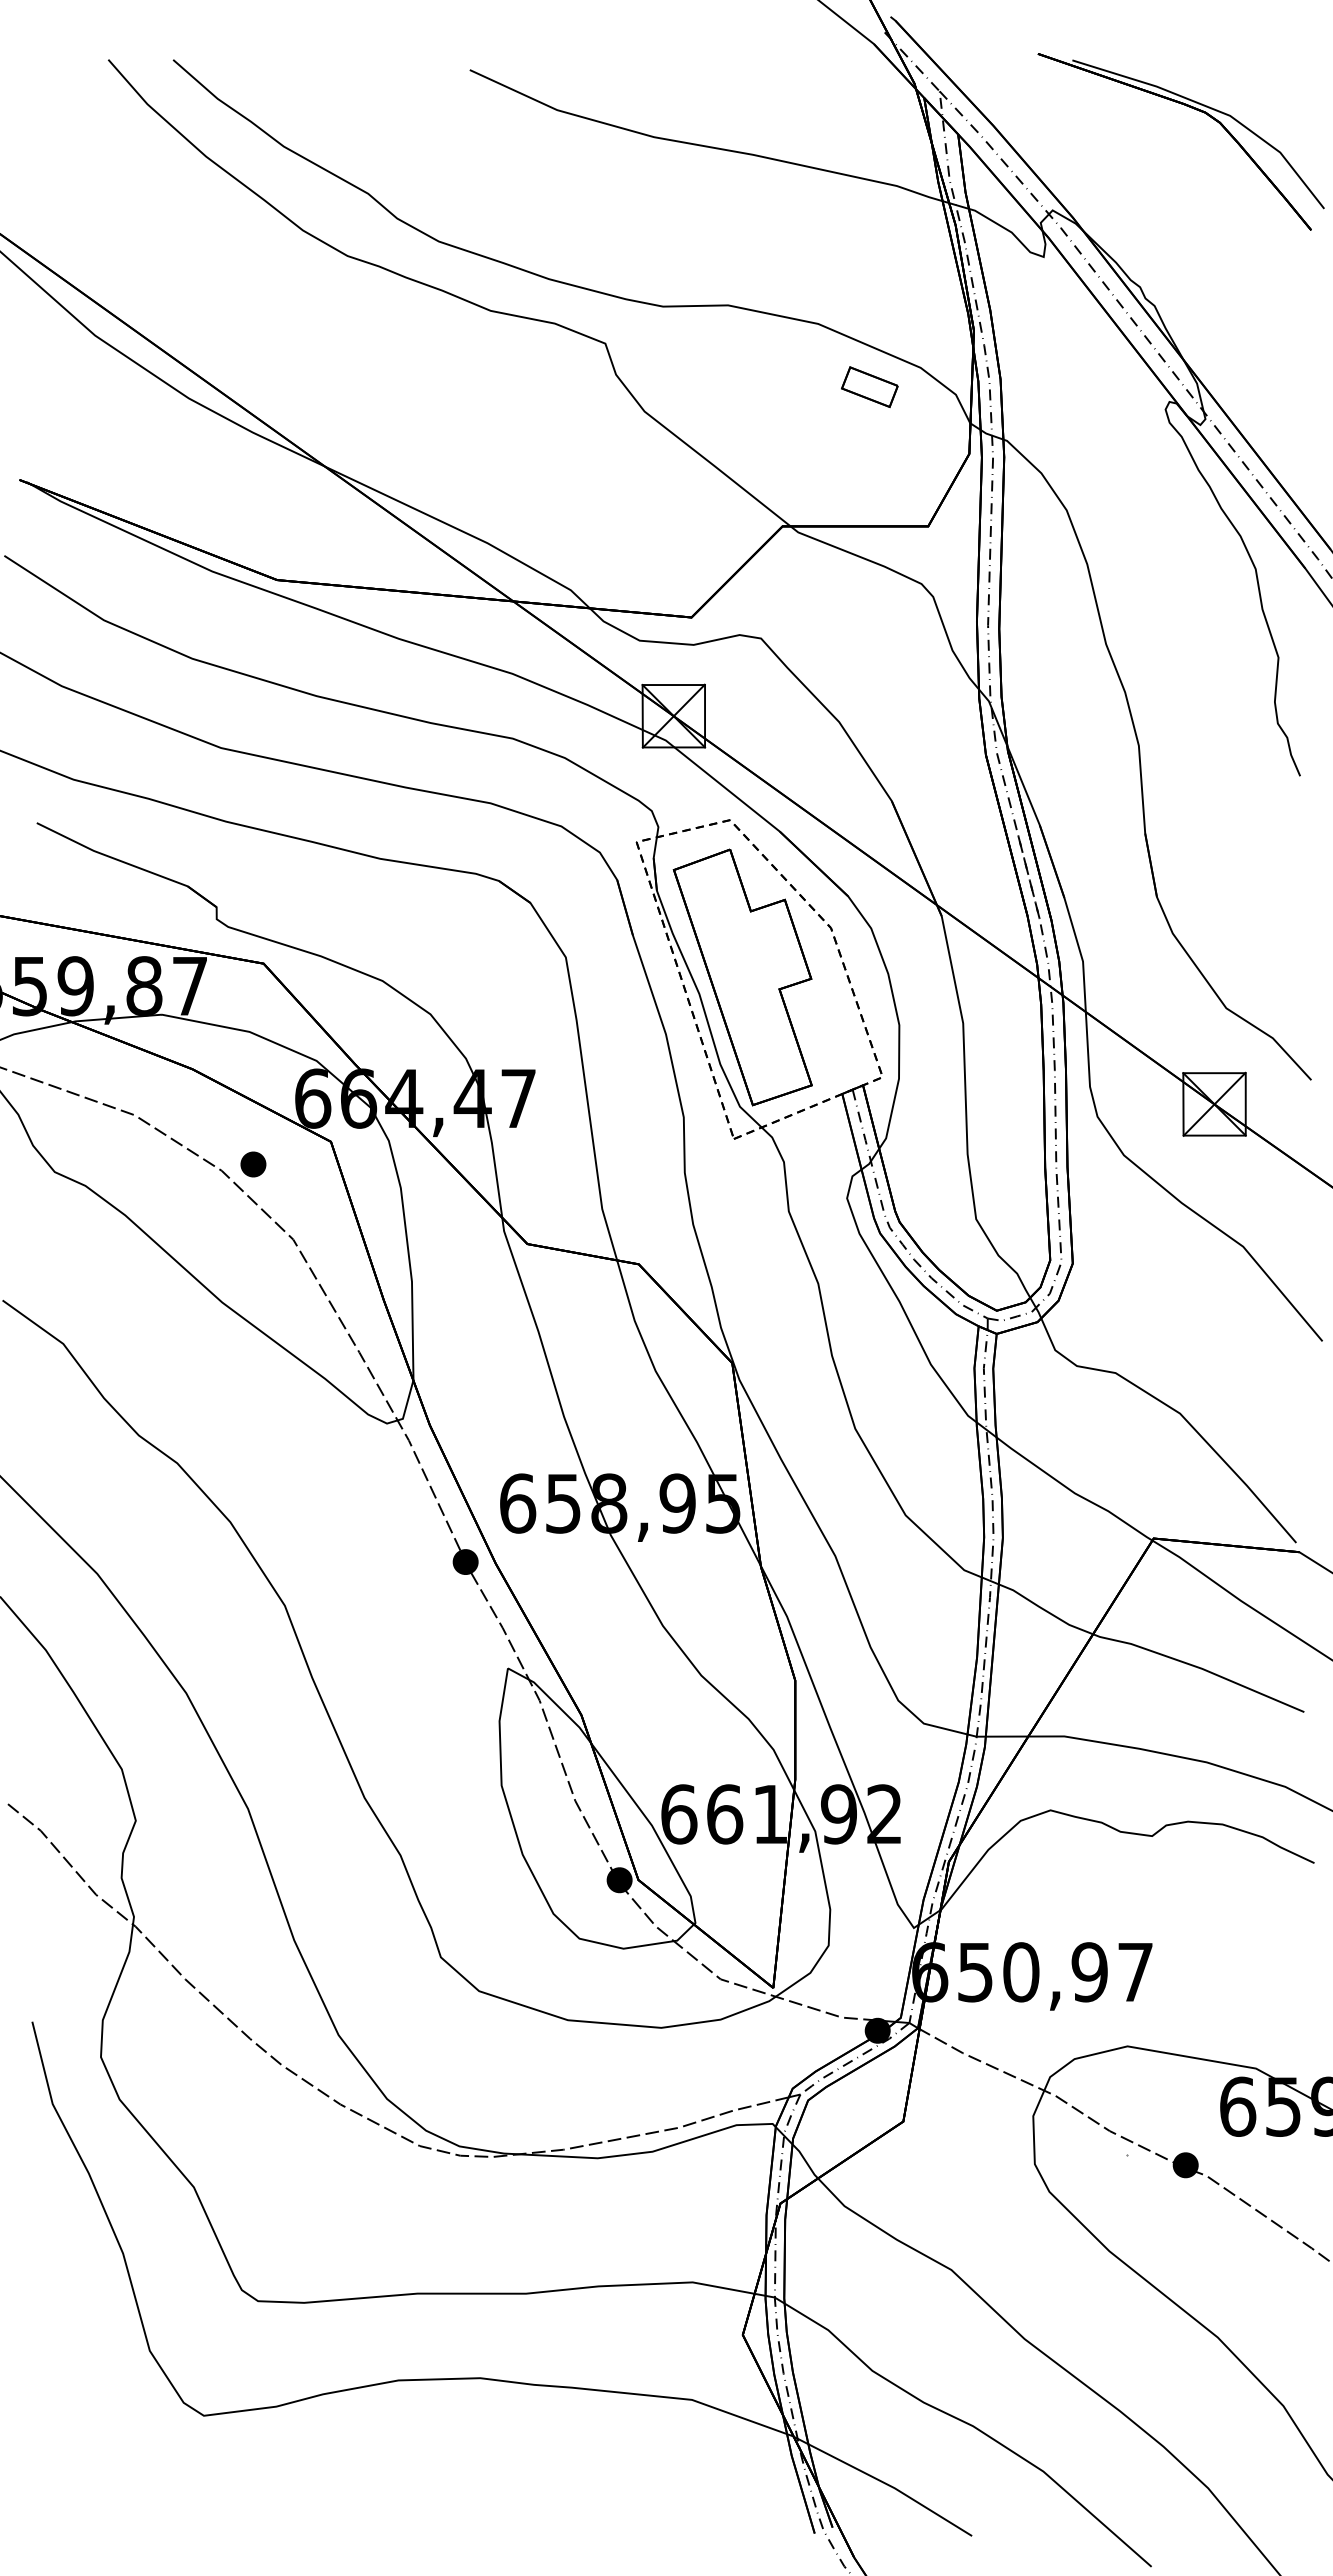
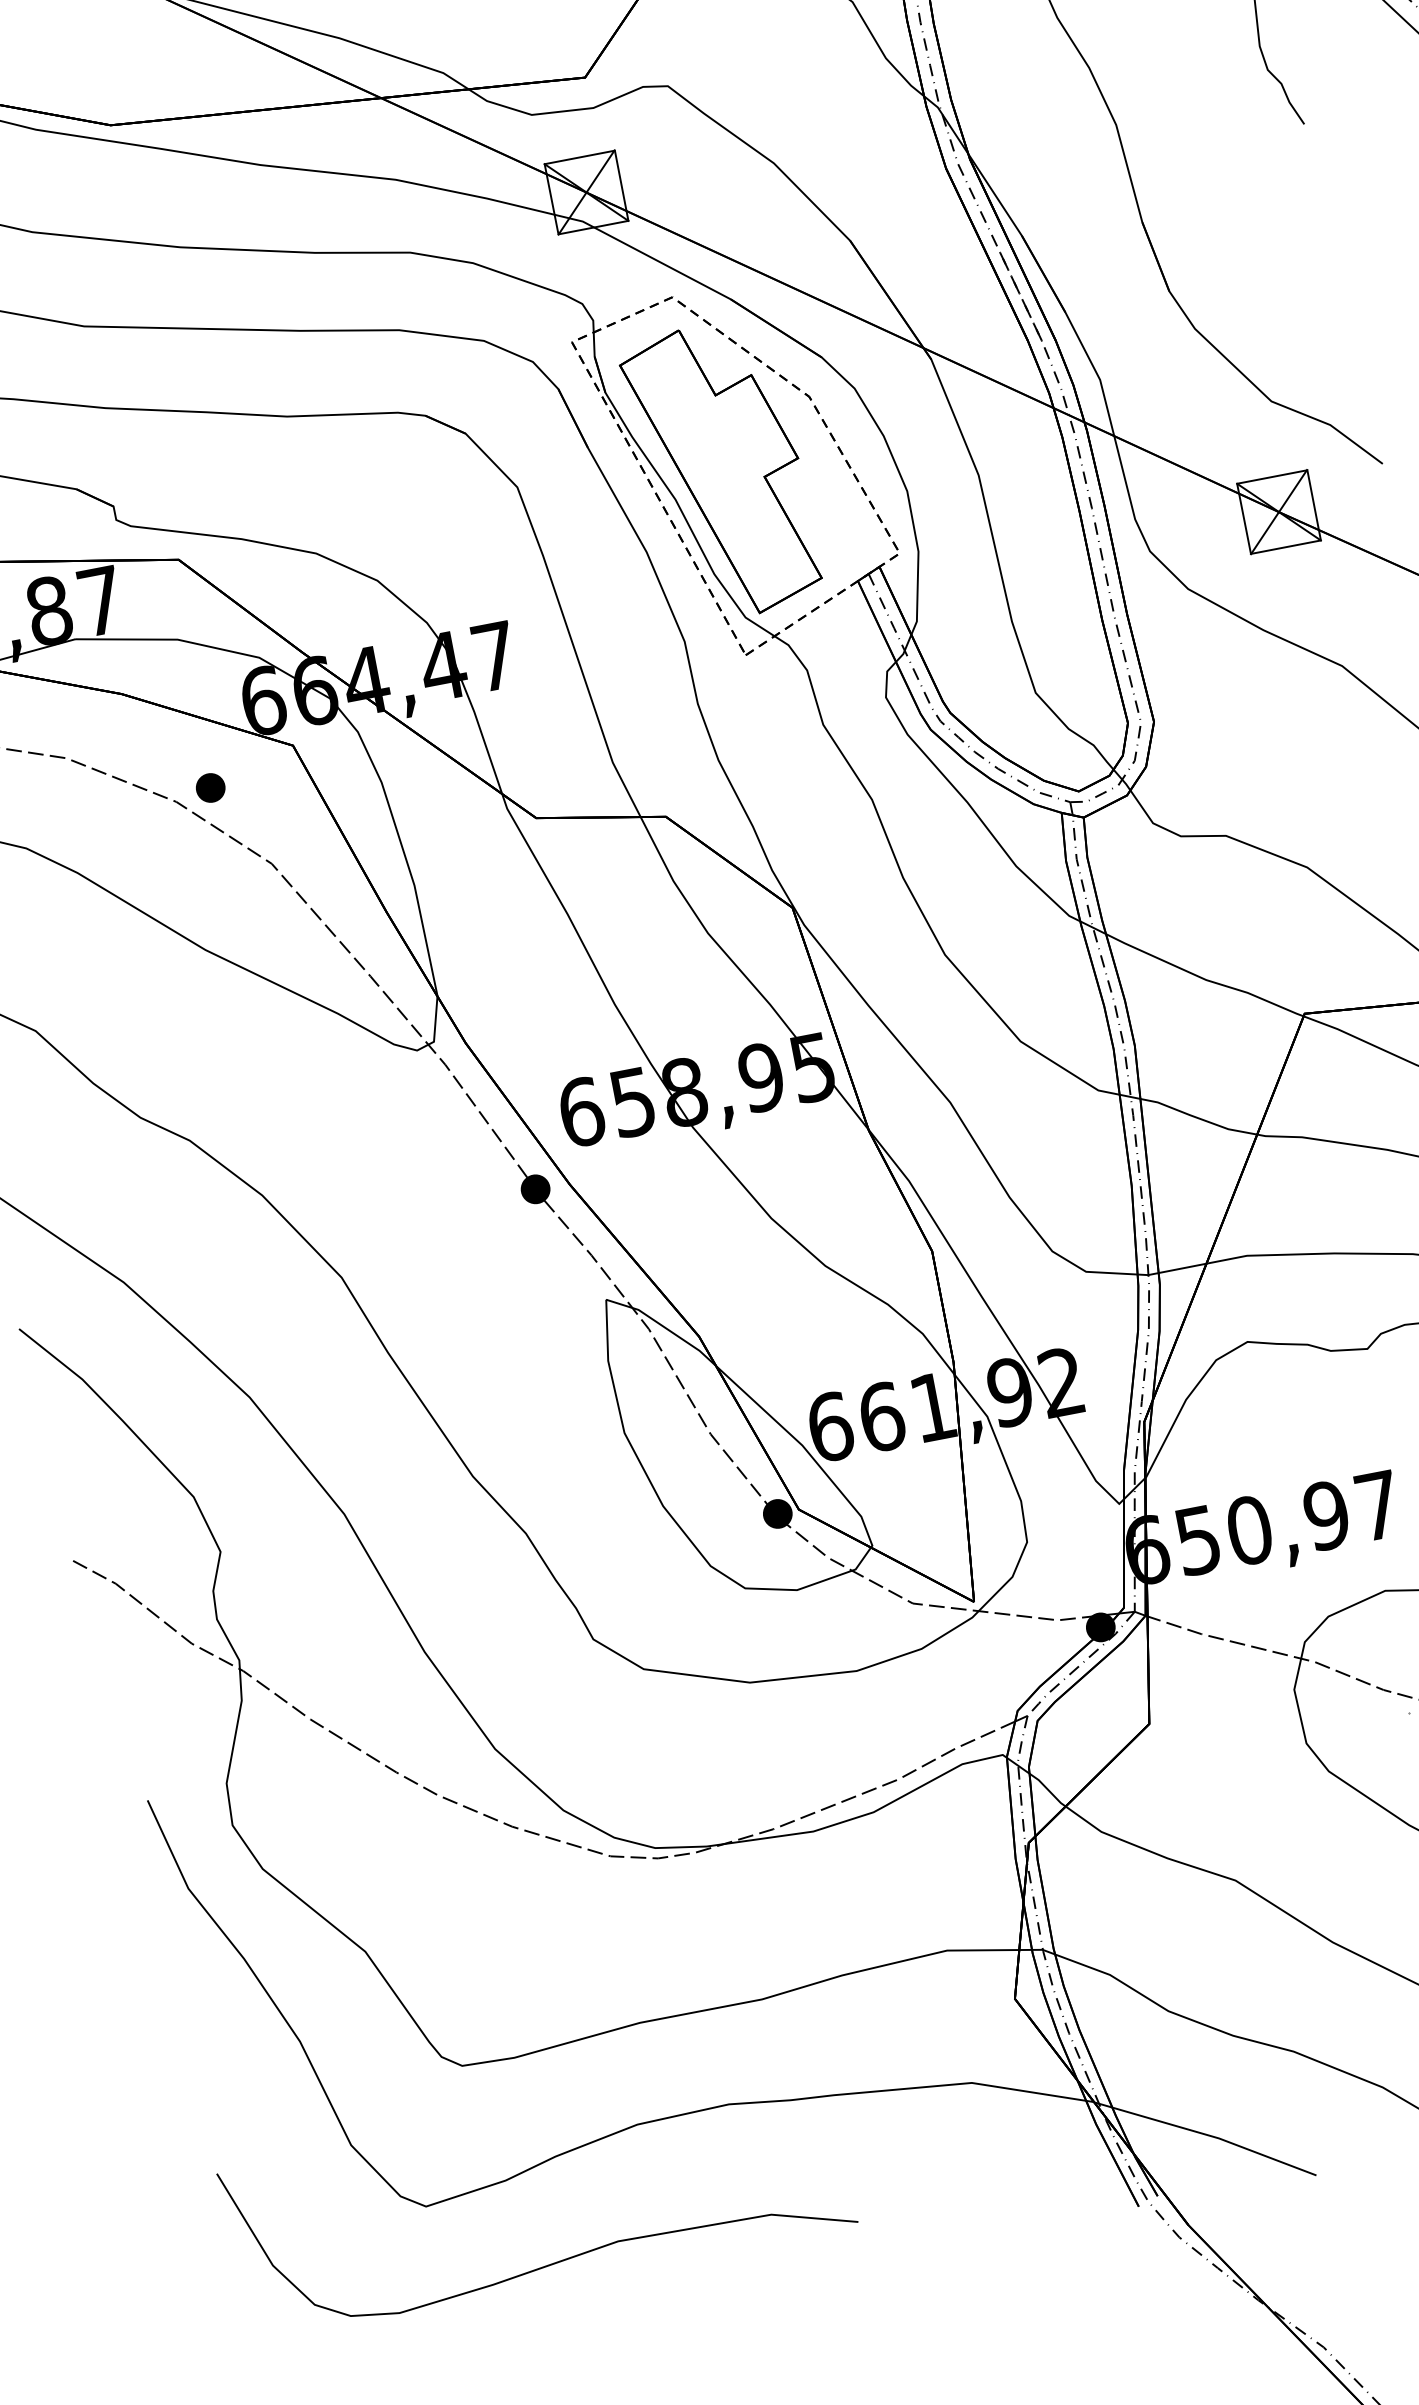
curve: (311, 2483) -> (561, 2259), added

